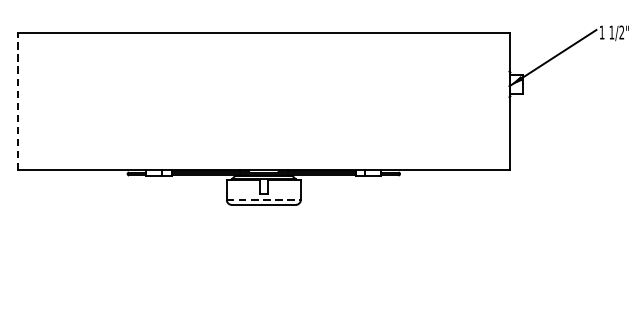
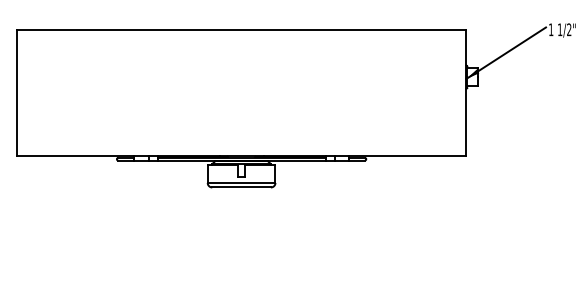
line: (17, 102) -> (16, 93), dashed -> solid
line: (263, 199) -> (241, 182), dashed -> solid

